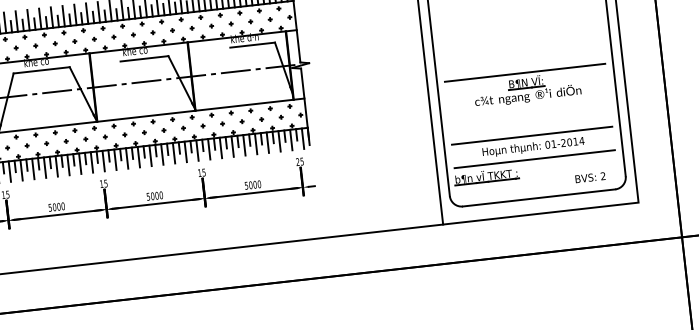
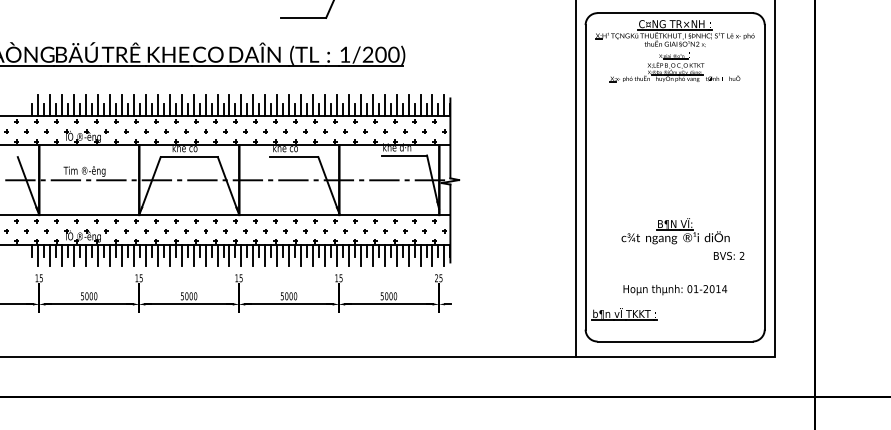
line: (524, 73) -> (674, 214), removed
line: (531, 136) -> (674, 278), removed
line: (534, 159) -> (674, 302), removed
text: (590, 177) -> (729, 255), moved

